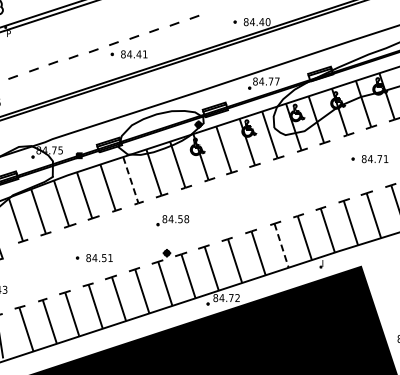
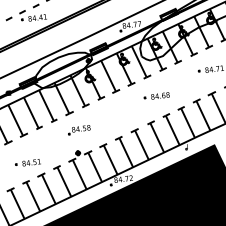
line: (131, 180) -> (46, 105), dashed -> solid
part: (288, 187) -> (156, 96), added
line: (281, 246) -> (157, 138), dashed -> solid

